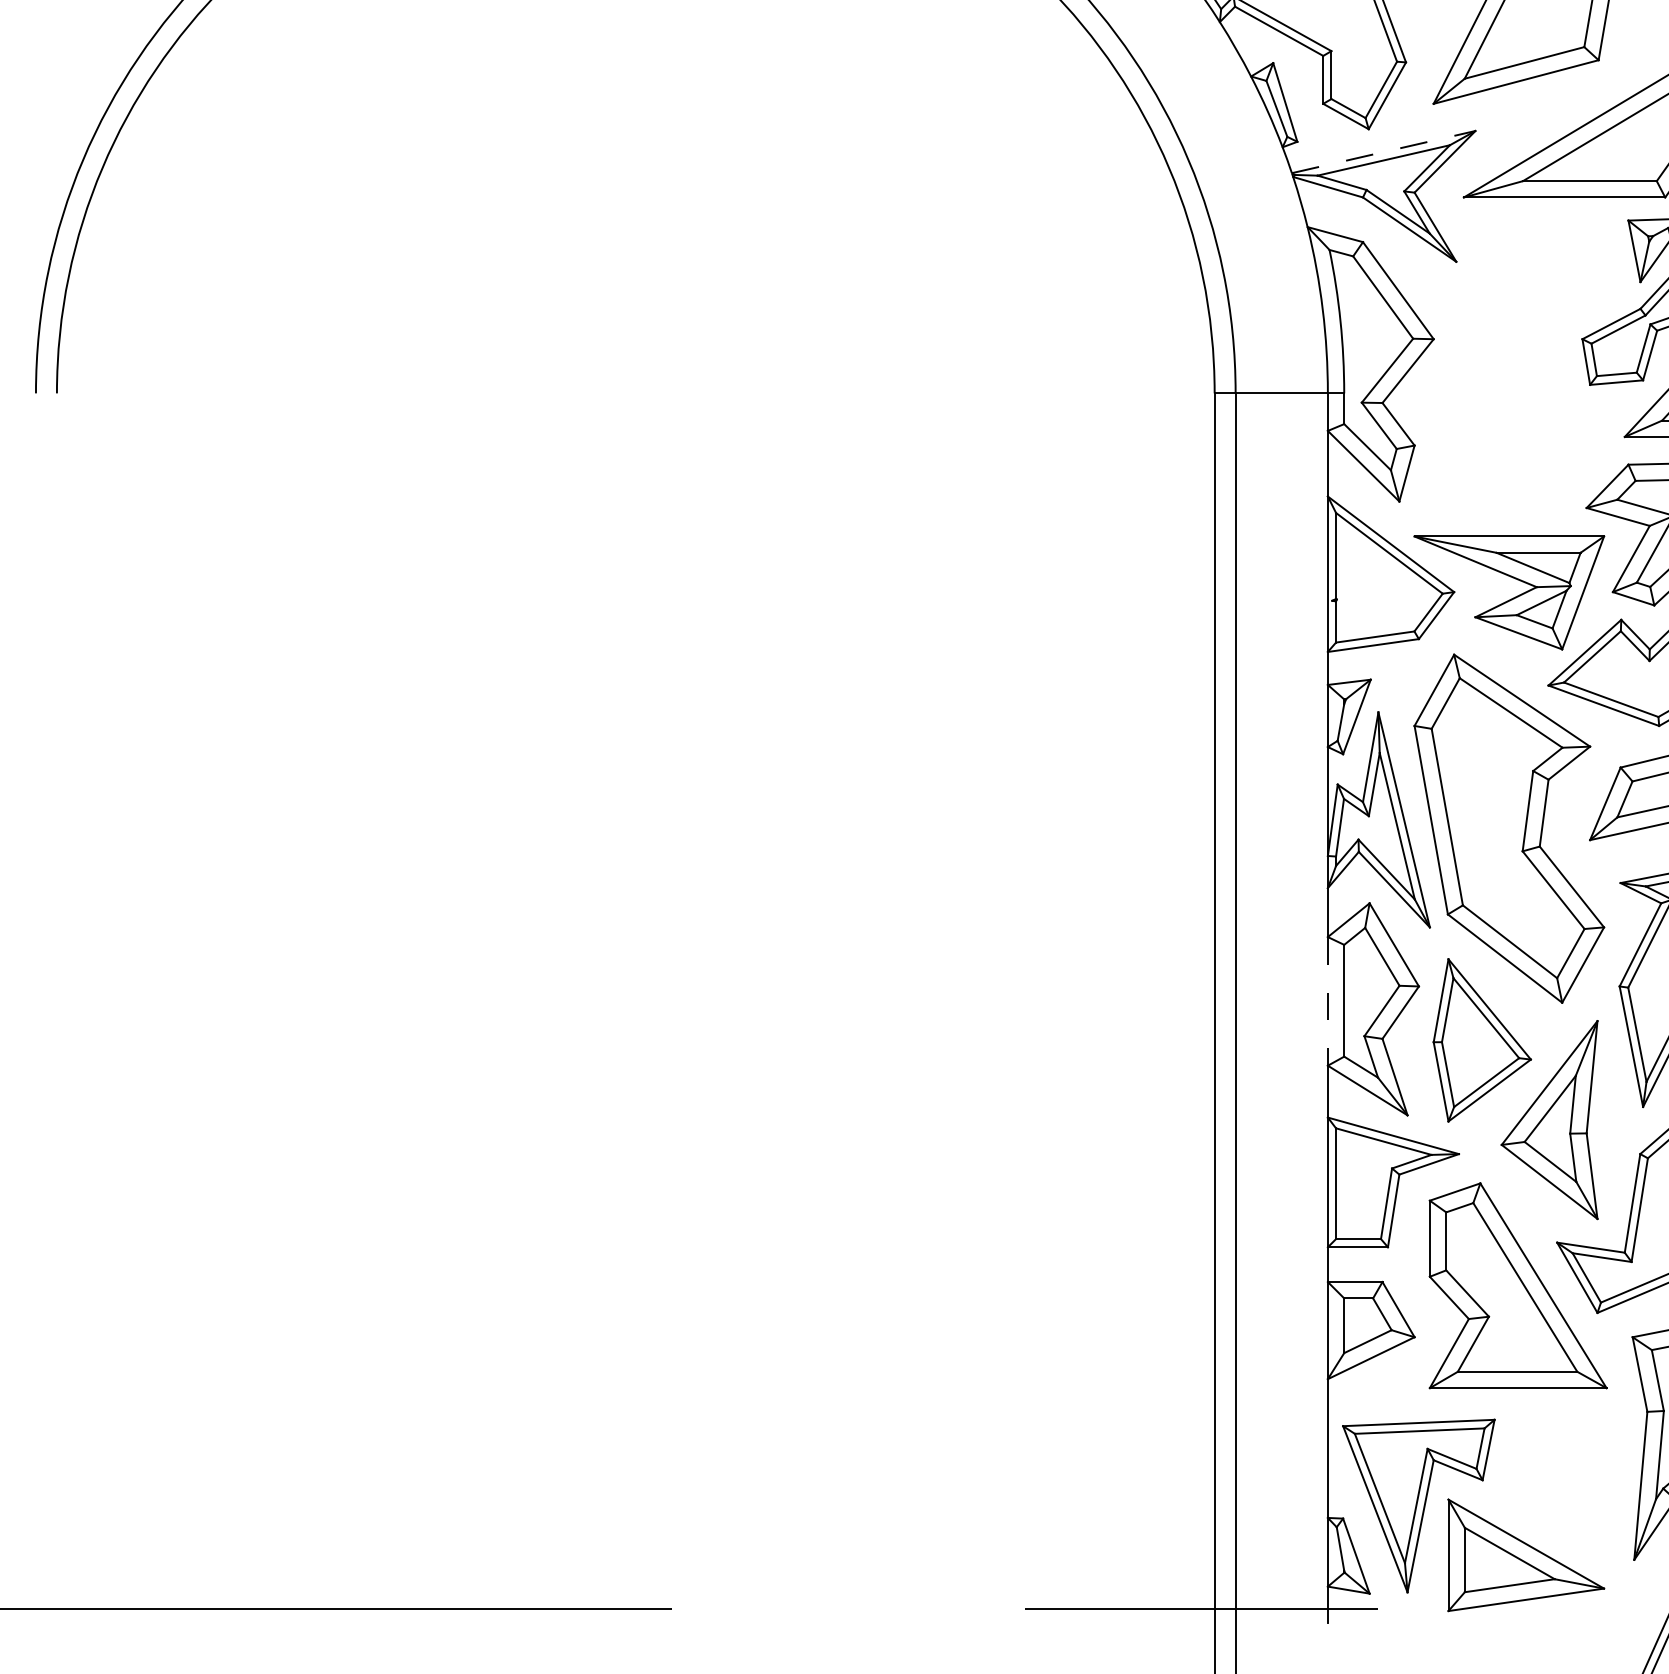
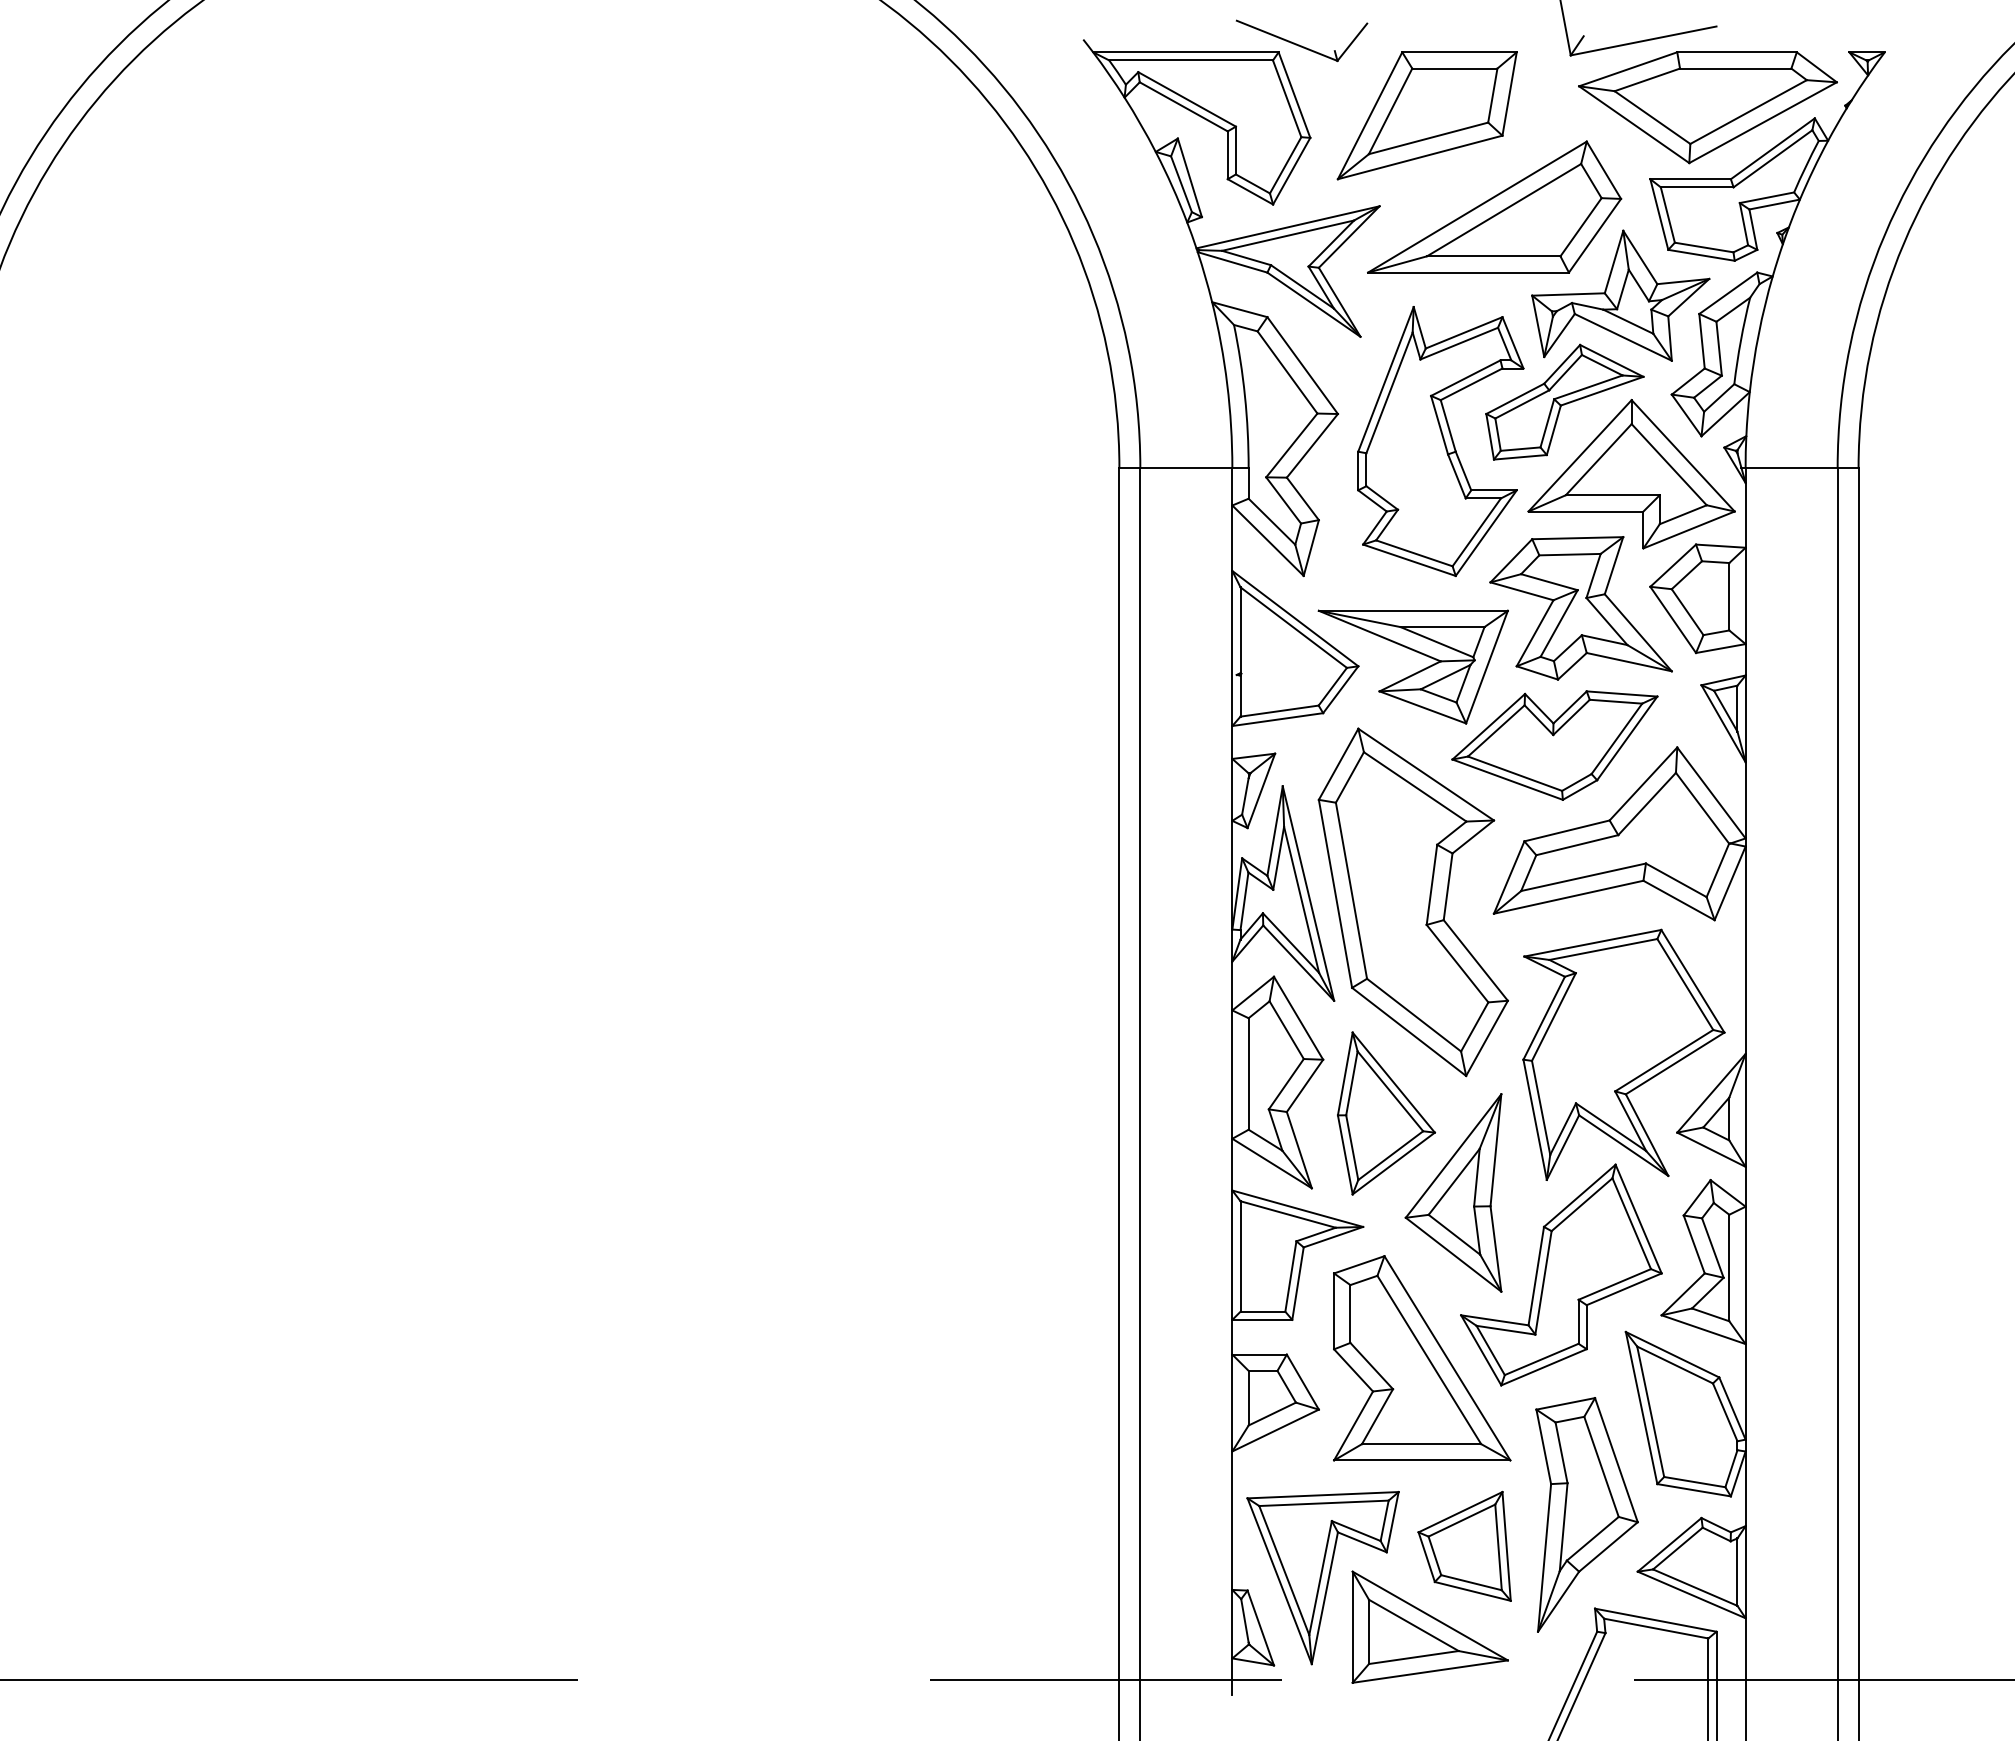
line: (1384, 152) -> (1288, 227), dashed -> solid
part: (1536, 366) -> (1440, 441), added
line: (1328, 1002) -> (1232, 1075), dashed -> solid
part: (1560, 1473) -> (1464, 1545), added

